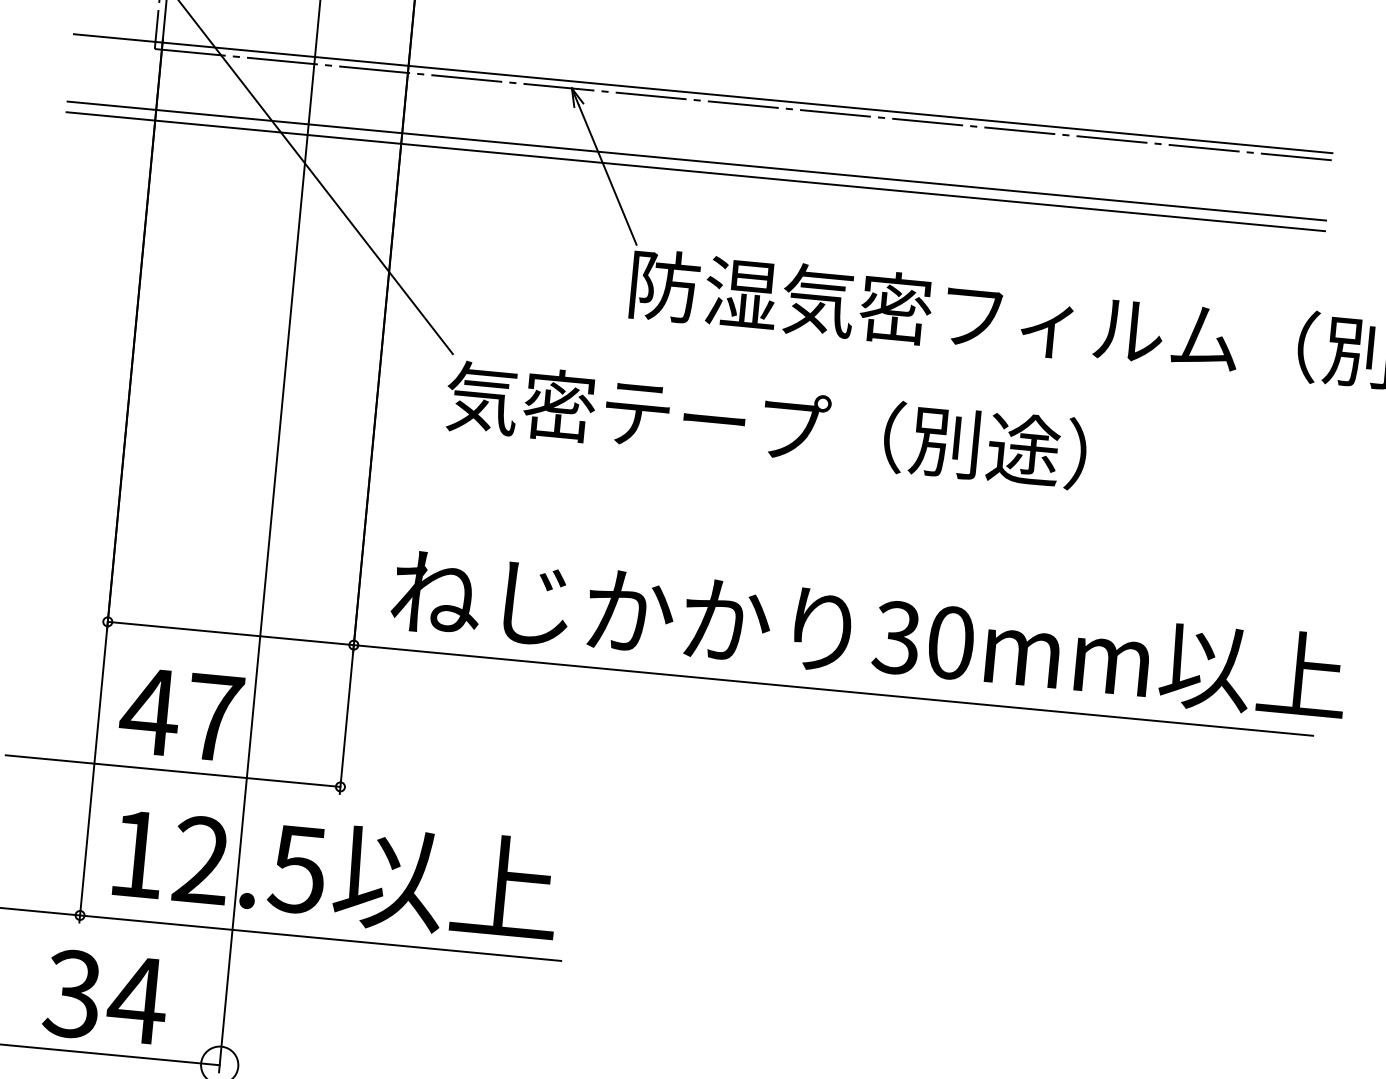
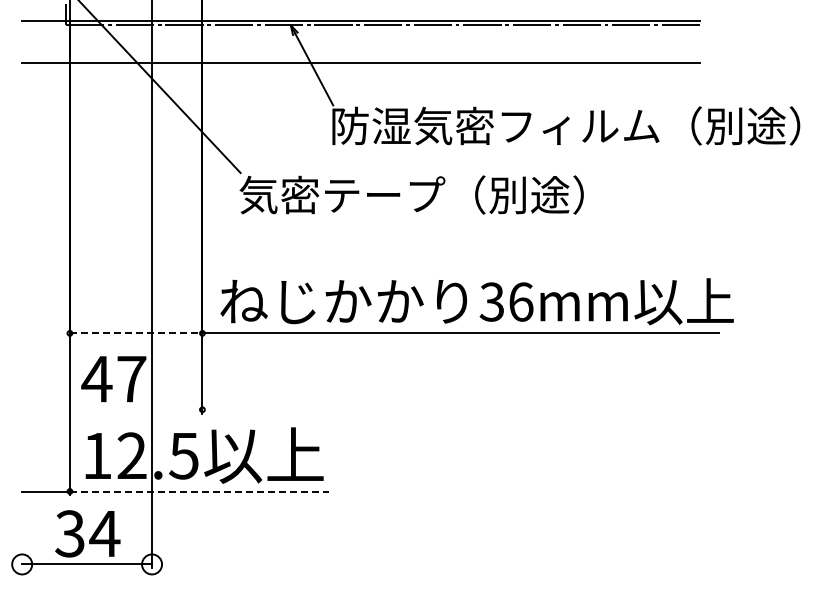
line: (697, 160) -> (361, 57), removed
line: (231, 633) -> (136, 333), solid -> dashed
text: (951, 641) -> (521, 301), 30mm -> 36mm
line: (173, 770) -> (112, 409), removed
line: (320, 938) -> (199, 491), solid -> dashed

